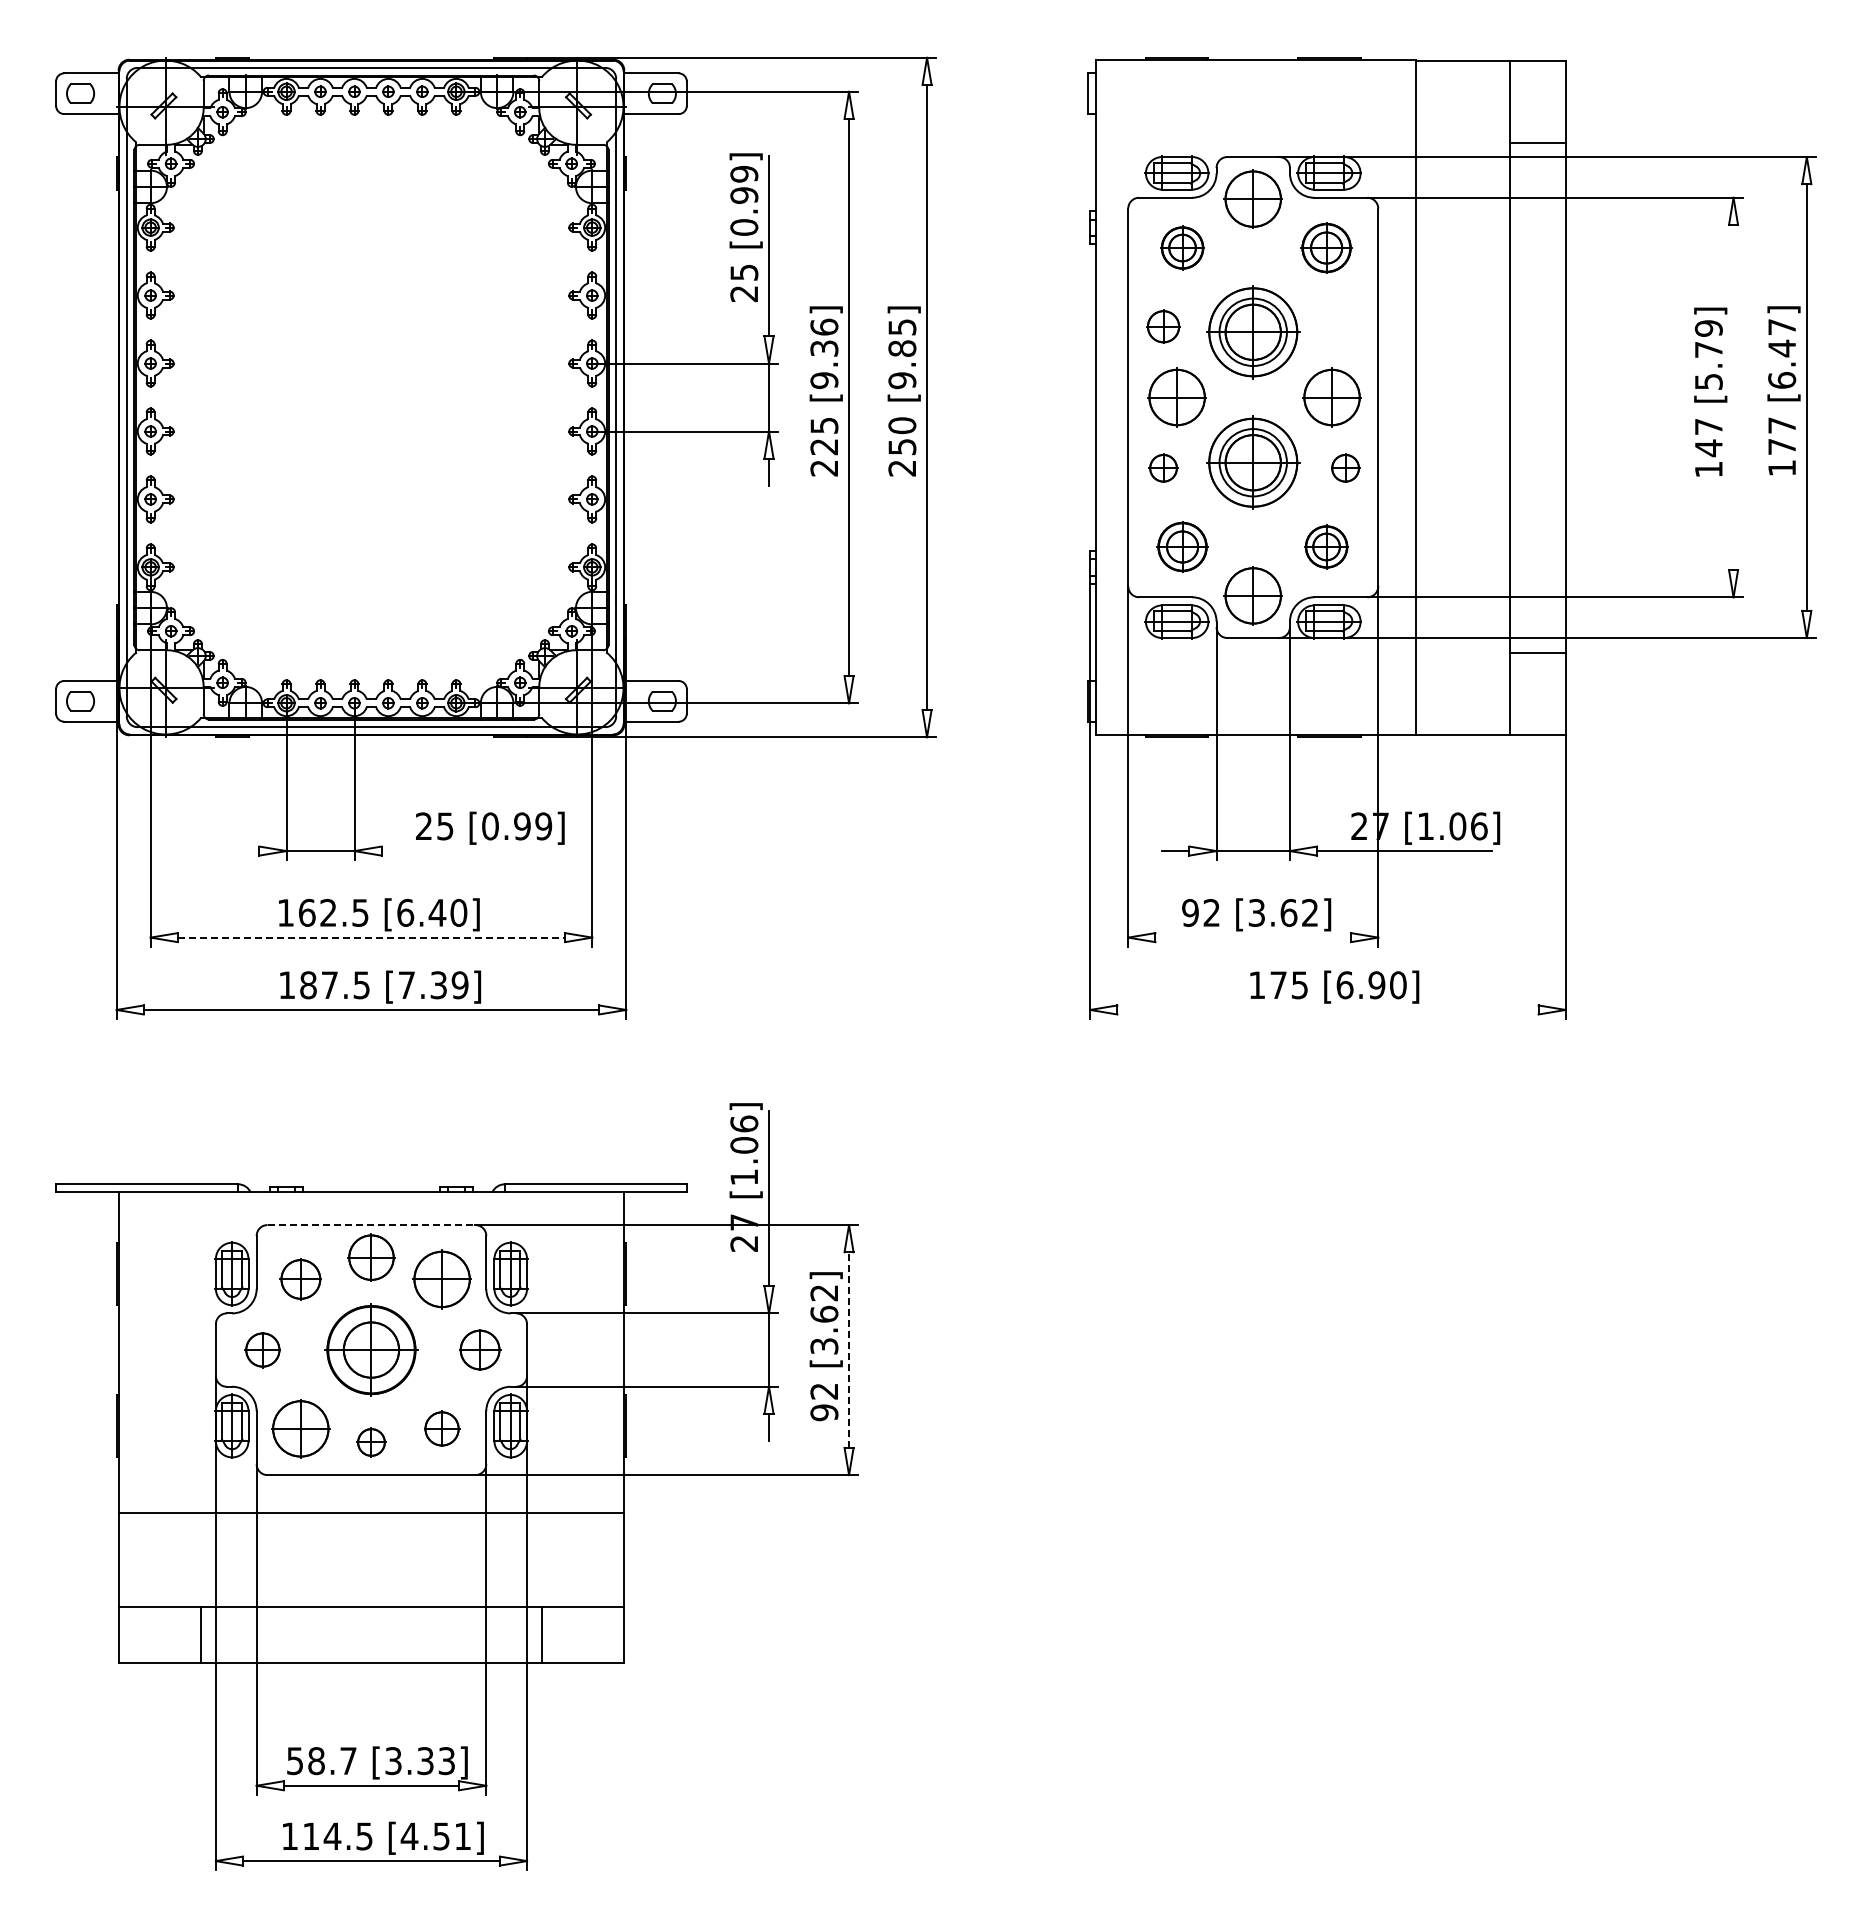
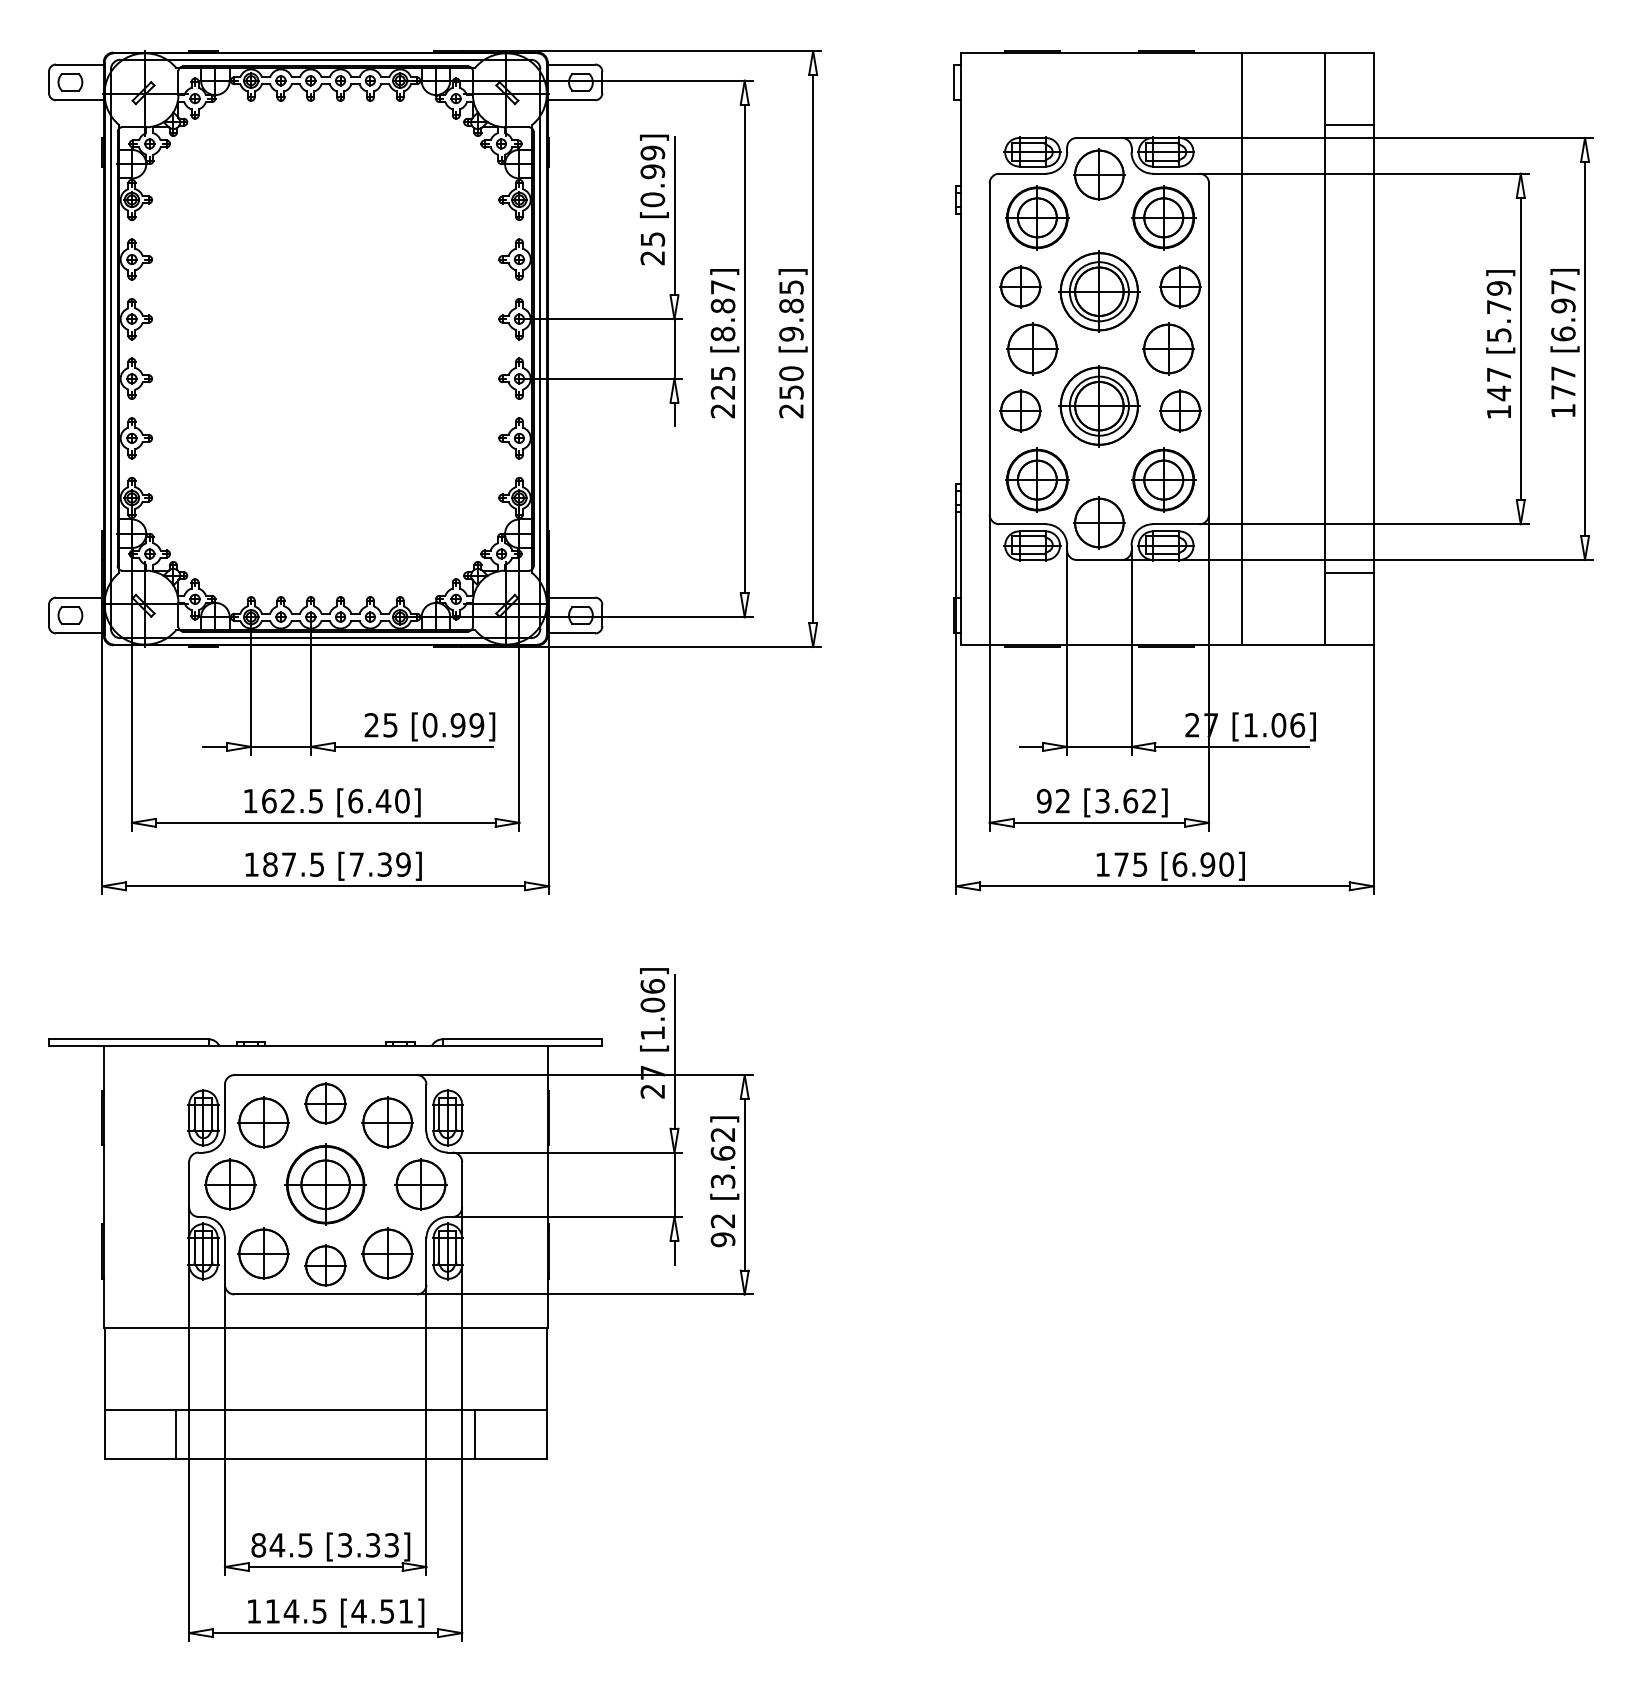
part: (1182, 247) -> (1037, 217), size x1.67
part: (1326, 247) -> (1163, 217), size x1.43
part: (1163, 326) -> (1020, 286), size x1.43
part: (1345, 326) -> (1180, 286), added
text: (1782, 348) -> (1563, 305), [6.47] -> [6.97]
text: (824, 353) -> (723, 310), [9.36] -> [8.87]
line: (1733, 397) -> (1520, 348), added
part: (1163, 468) -> (1020, 411), size x1.67
part: (1345, 468) -> (1180, 411), size x1.67
part: (1182, 546) -> (1037, 479), size x1.43
part: (1326, 546) -> (1163, 479), size x1.67
line: (245, 851) -> (215, 747), added
line: (471, 851) -> (413, 747), added
line: (371, 937) -> (325, 822), dashed -> solid
line: (1253, 937) -> (1099, 822), added
line: (1327, 1009) -> (1164, 885), added
line: (371, 1225) -> (325, 1075), dashed -> solid
part: (300, 1279) -> (263, 1122), size x1.43
part: (262, 1349) -> (230, 1184), size x1.67
part: (479, 1349) -> (420, 1184), size x1.43
line: (849, 1350) -> (745, 1185), dashed -> solid
part: (441, 1428) -> (387, 1253), size x1.67
part: (371, 1442) -> (325, 1265), size x1.67
text: (321, 1761) -> (281, 1545), 58.7 -> 84.5

